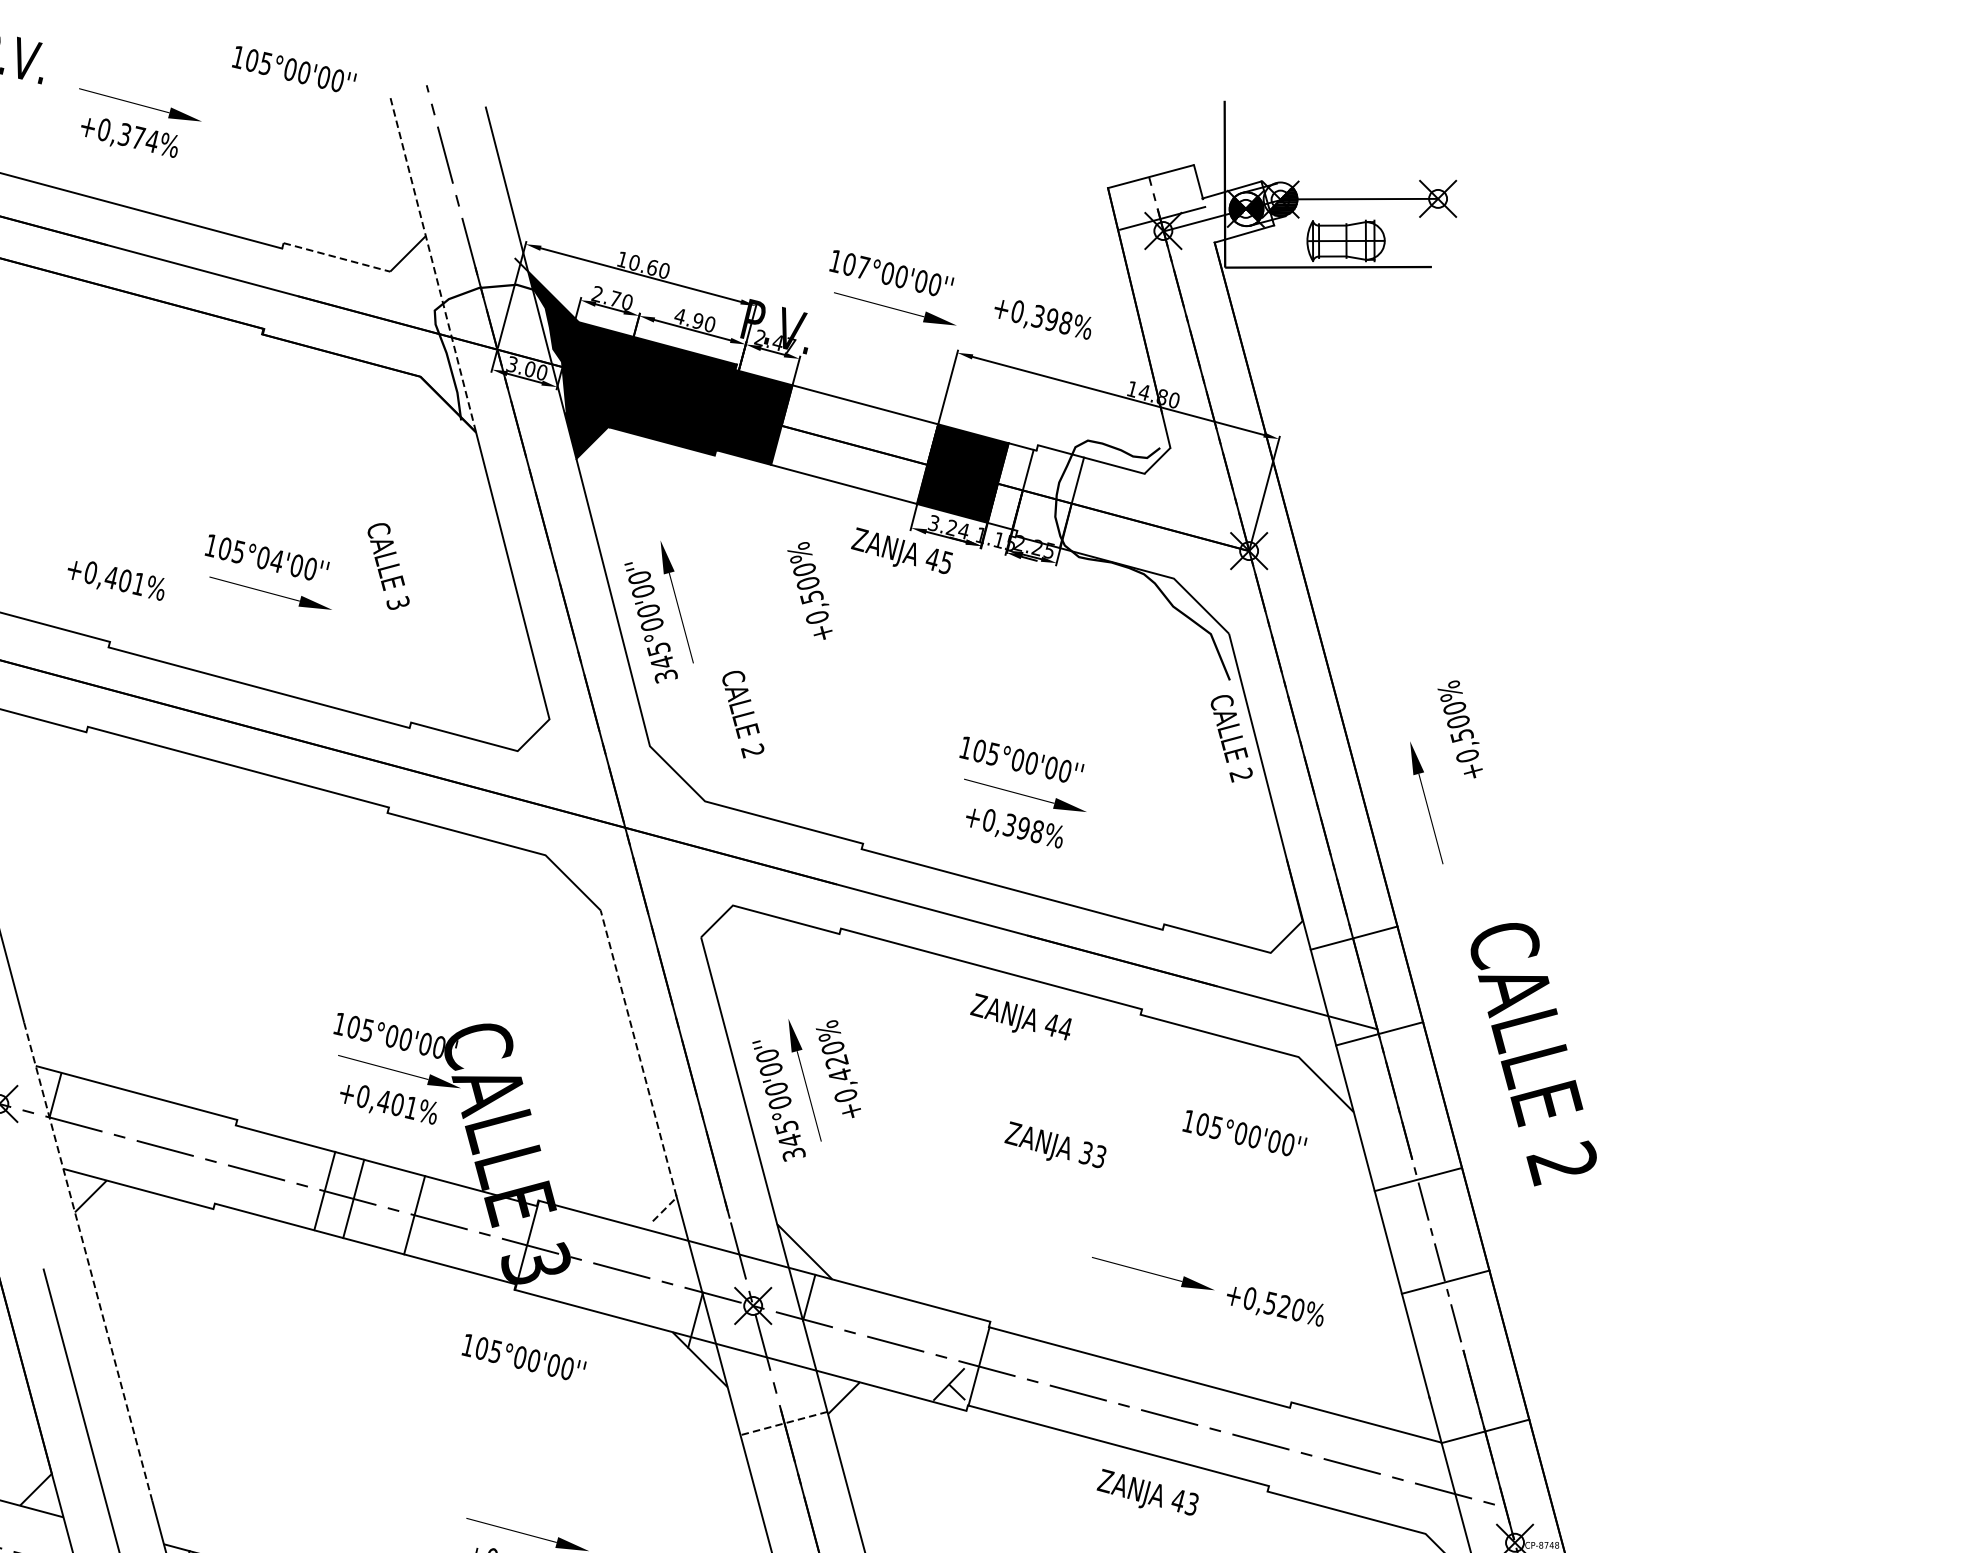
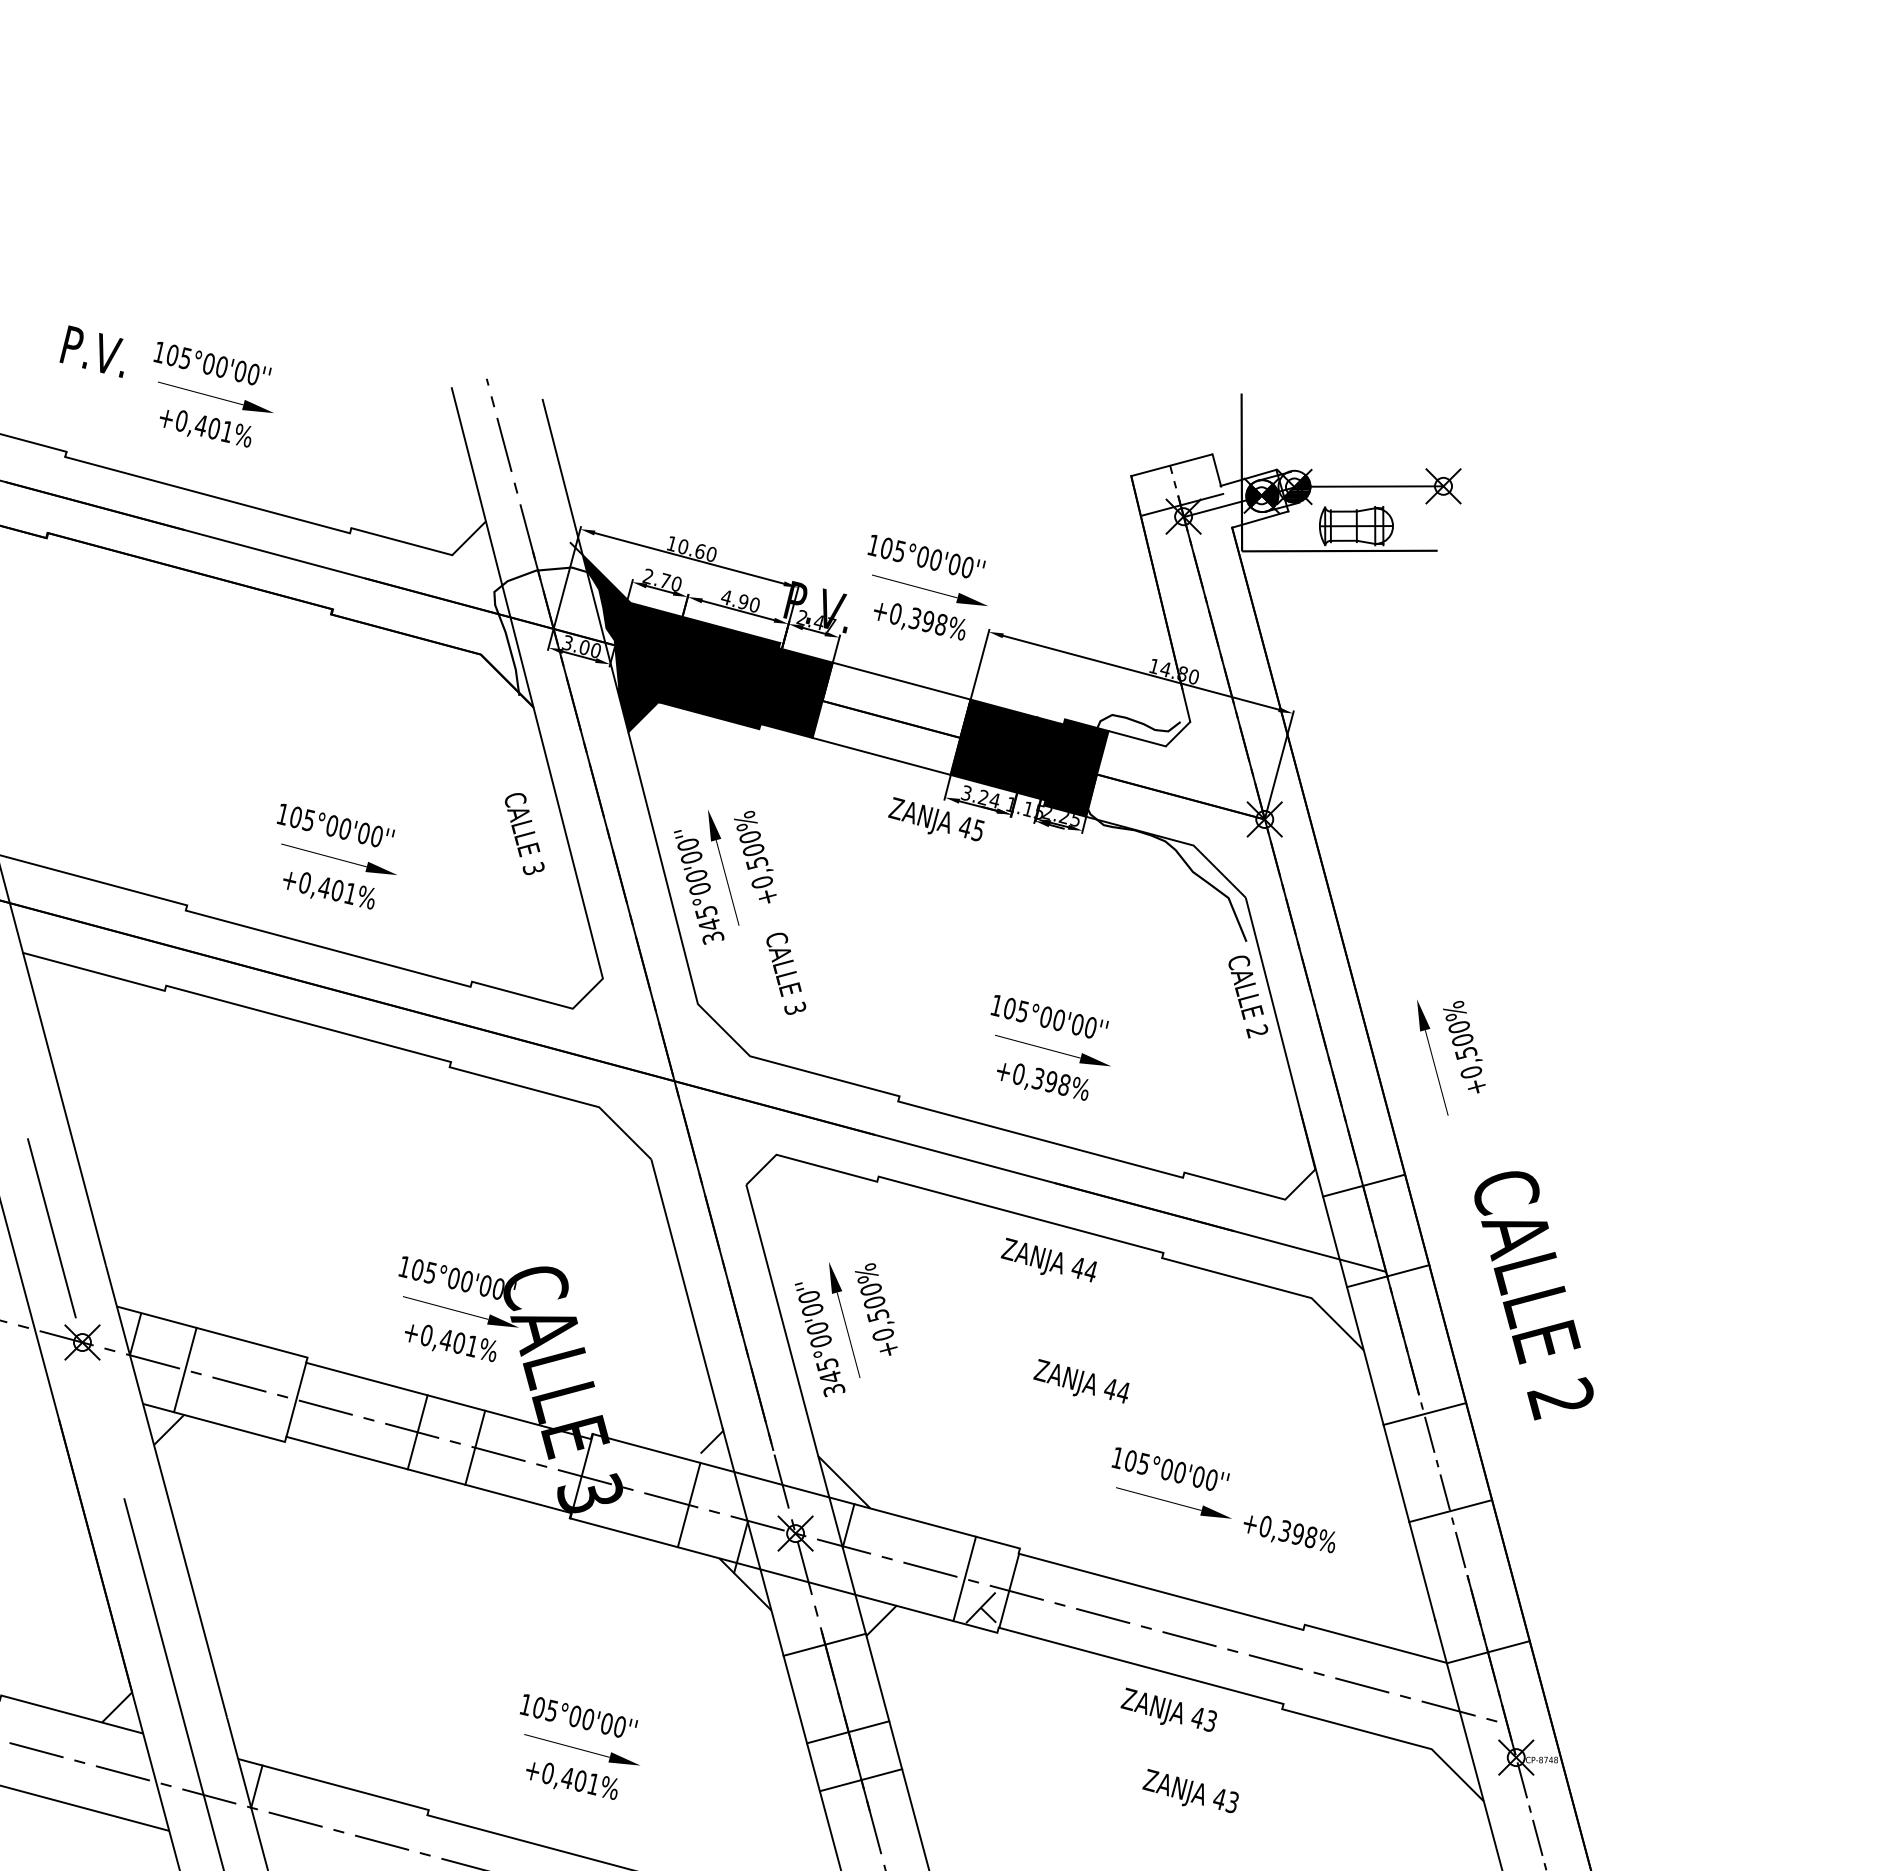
text: (294, 69) -> (212, 363), moved
text: (137, 137) -> (213, 428), +0,374% -> +0,401%
line: (337, 257) -> (402, 541), dashed -> solid
line: (432, 263) -> (492, 547), dashed -> solid
text: (863, 267) -> (899, 551), 107°00'00'' -> 105°00'00''
text: (1042, 319) -> (919, 621), moved
fill: (1035, 495) -> (1062, 766), added
text: (276, 560) -> (344, 828), 105°04'00'' -> 105°00'00''
text: (388, 566) -> (524, 834), moved
text: (115, 580) -> (328, 890), moved
text: (810, 590) -> (755, 856), moved
text: (1460, 729) -> (1464, 1047), moved
text: (753, 750) -> (795, 1008), 2 -> 3
text: (838, 1068) -> (876, 1308), +0,420% -> +0,500%
line: (643, 1071) -> (691, 1311), dashed -> solid
line: (108, 1132) -> (185, 1369), added
text: (1244, 1132) -> (1170, 1468), moved
text: (1092, 1154) -> (1116, 1390), 33 -> 44
line: (324, 1190) -> (296, 1399), moved
line: (88, 1263) -> (166, 1493), dashed -> solid
line: (639, 1275) -> (688, 1504), added
text: (1283, 1306) -> (1297, 1534), +0,520% -> +0,398%
line: (931, 1353) -> (964, 1578), added
text: (523, 1356) -> (578, 1715), moved
line: (783, 1423) -> (824, 1644), dashed -> solid
line: (809, 1516) -> (848, 1732), added

